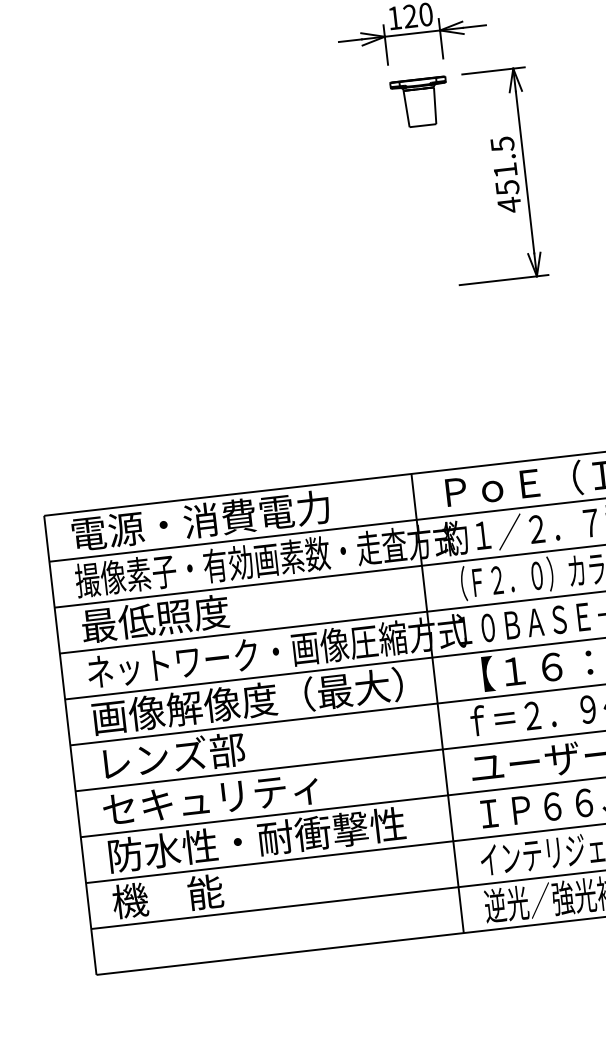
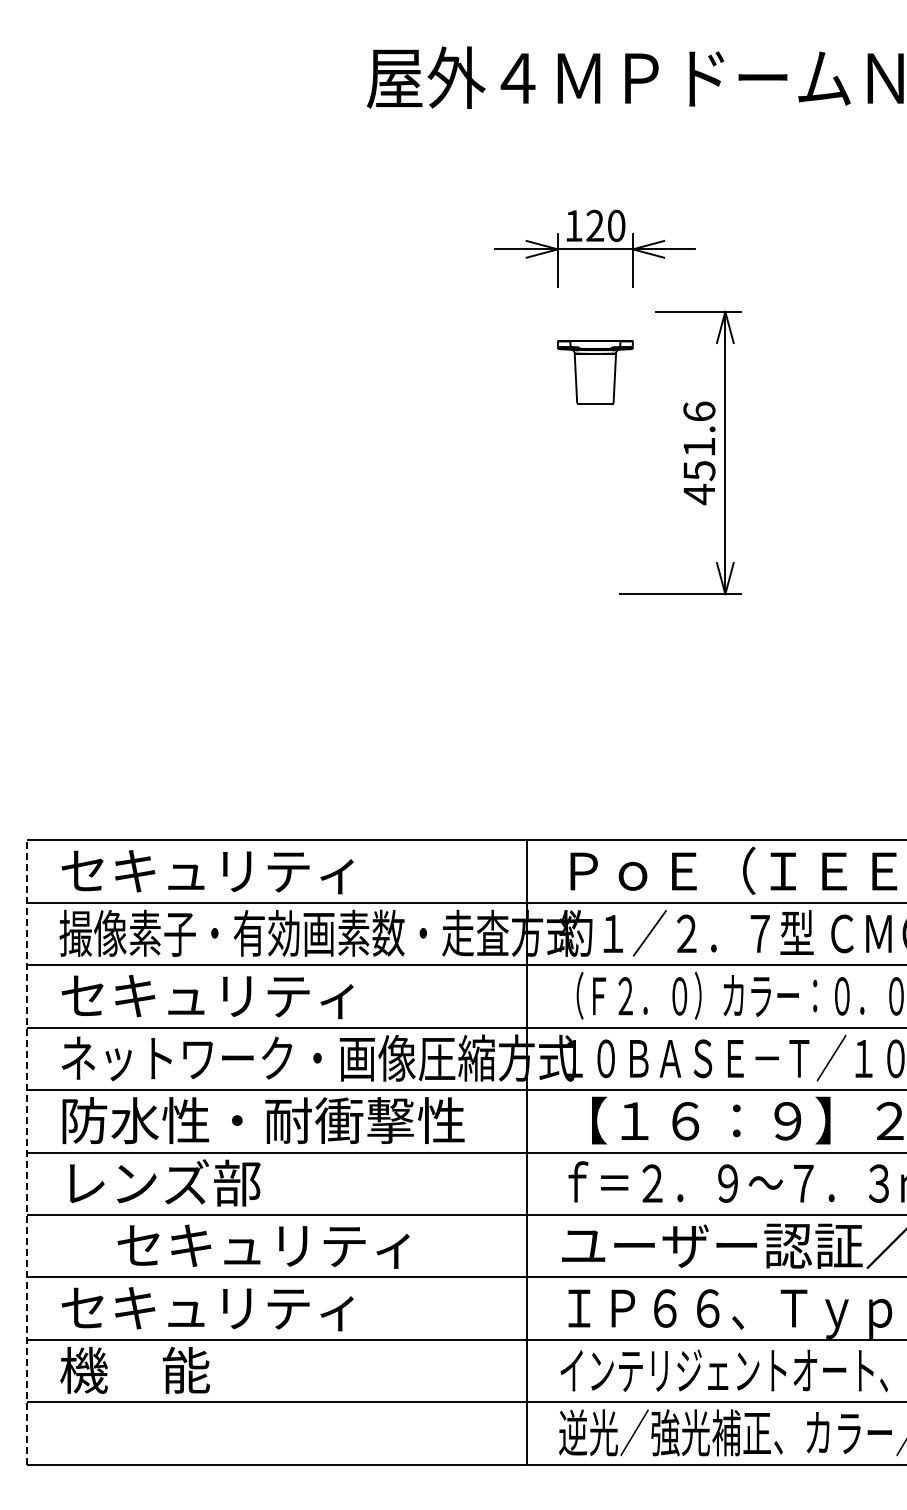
part: (420, 102) -> (595, 372), moved
text: (502, 144) -> (699, 411), 451.5 -> 451.6
text: (200, 520) -> (236, 870), 電源・消費電力 -> セキュリティ
text: (189, 614) -> (207, 995), 最低照度 -> セキュリティ
text: (247, 701) -> (271, 1120), 画像解像度（最大） -> 防水性・耐衝撃性
line: (70, 745) -> (27, 1152), solid -> dashed
text: (210, 799) -> (263, 1246), moved
text: (256, 839) -> (262, 1307), 防水性・耐衝撃性 -> セキュリティ

